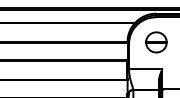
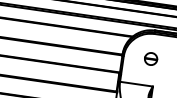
part: (156, 42) -> (151, 59), size x0.6

